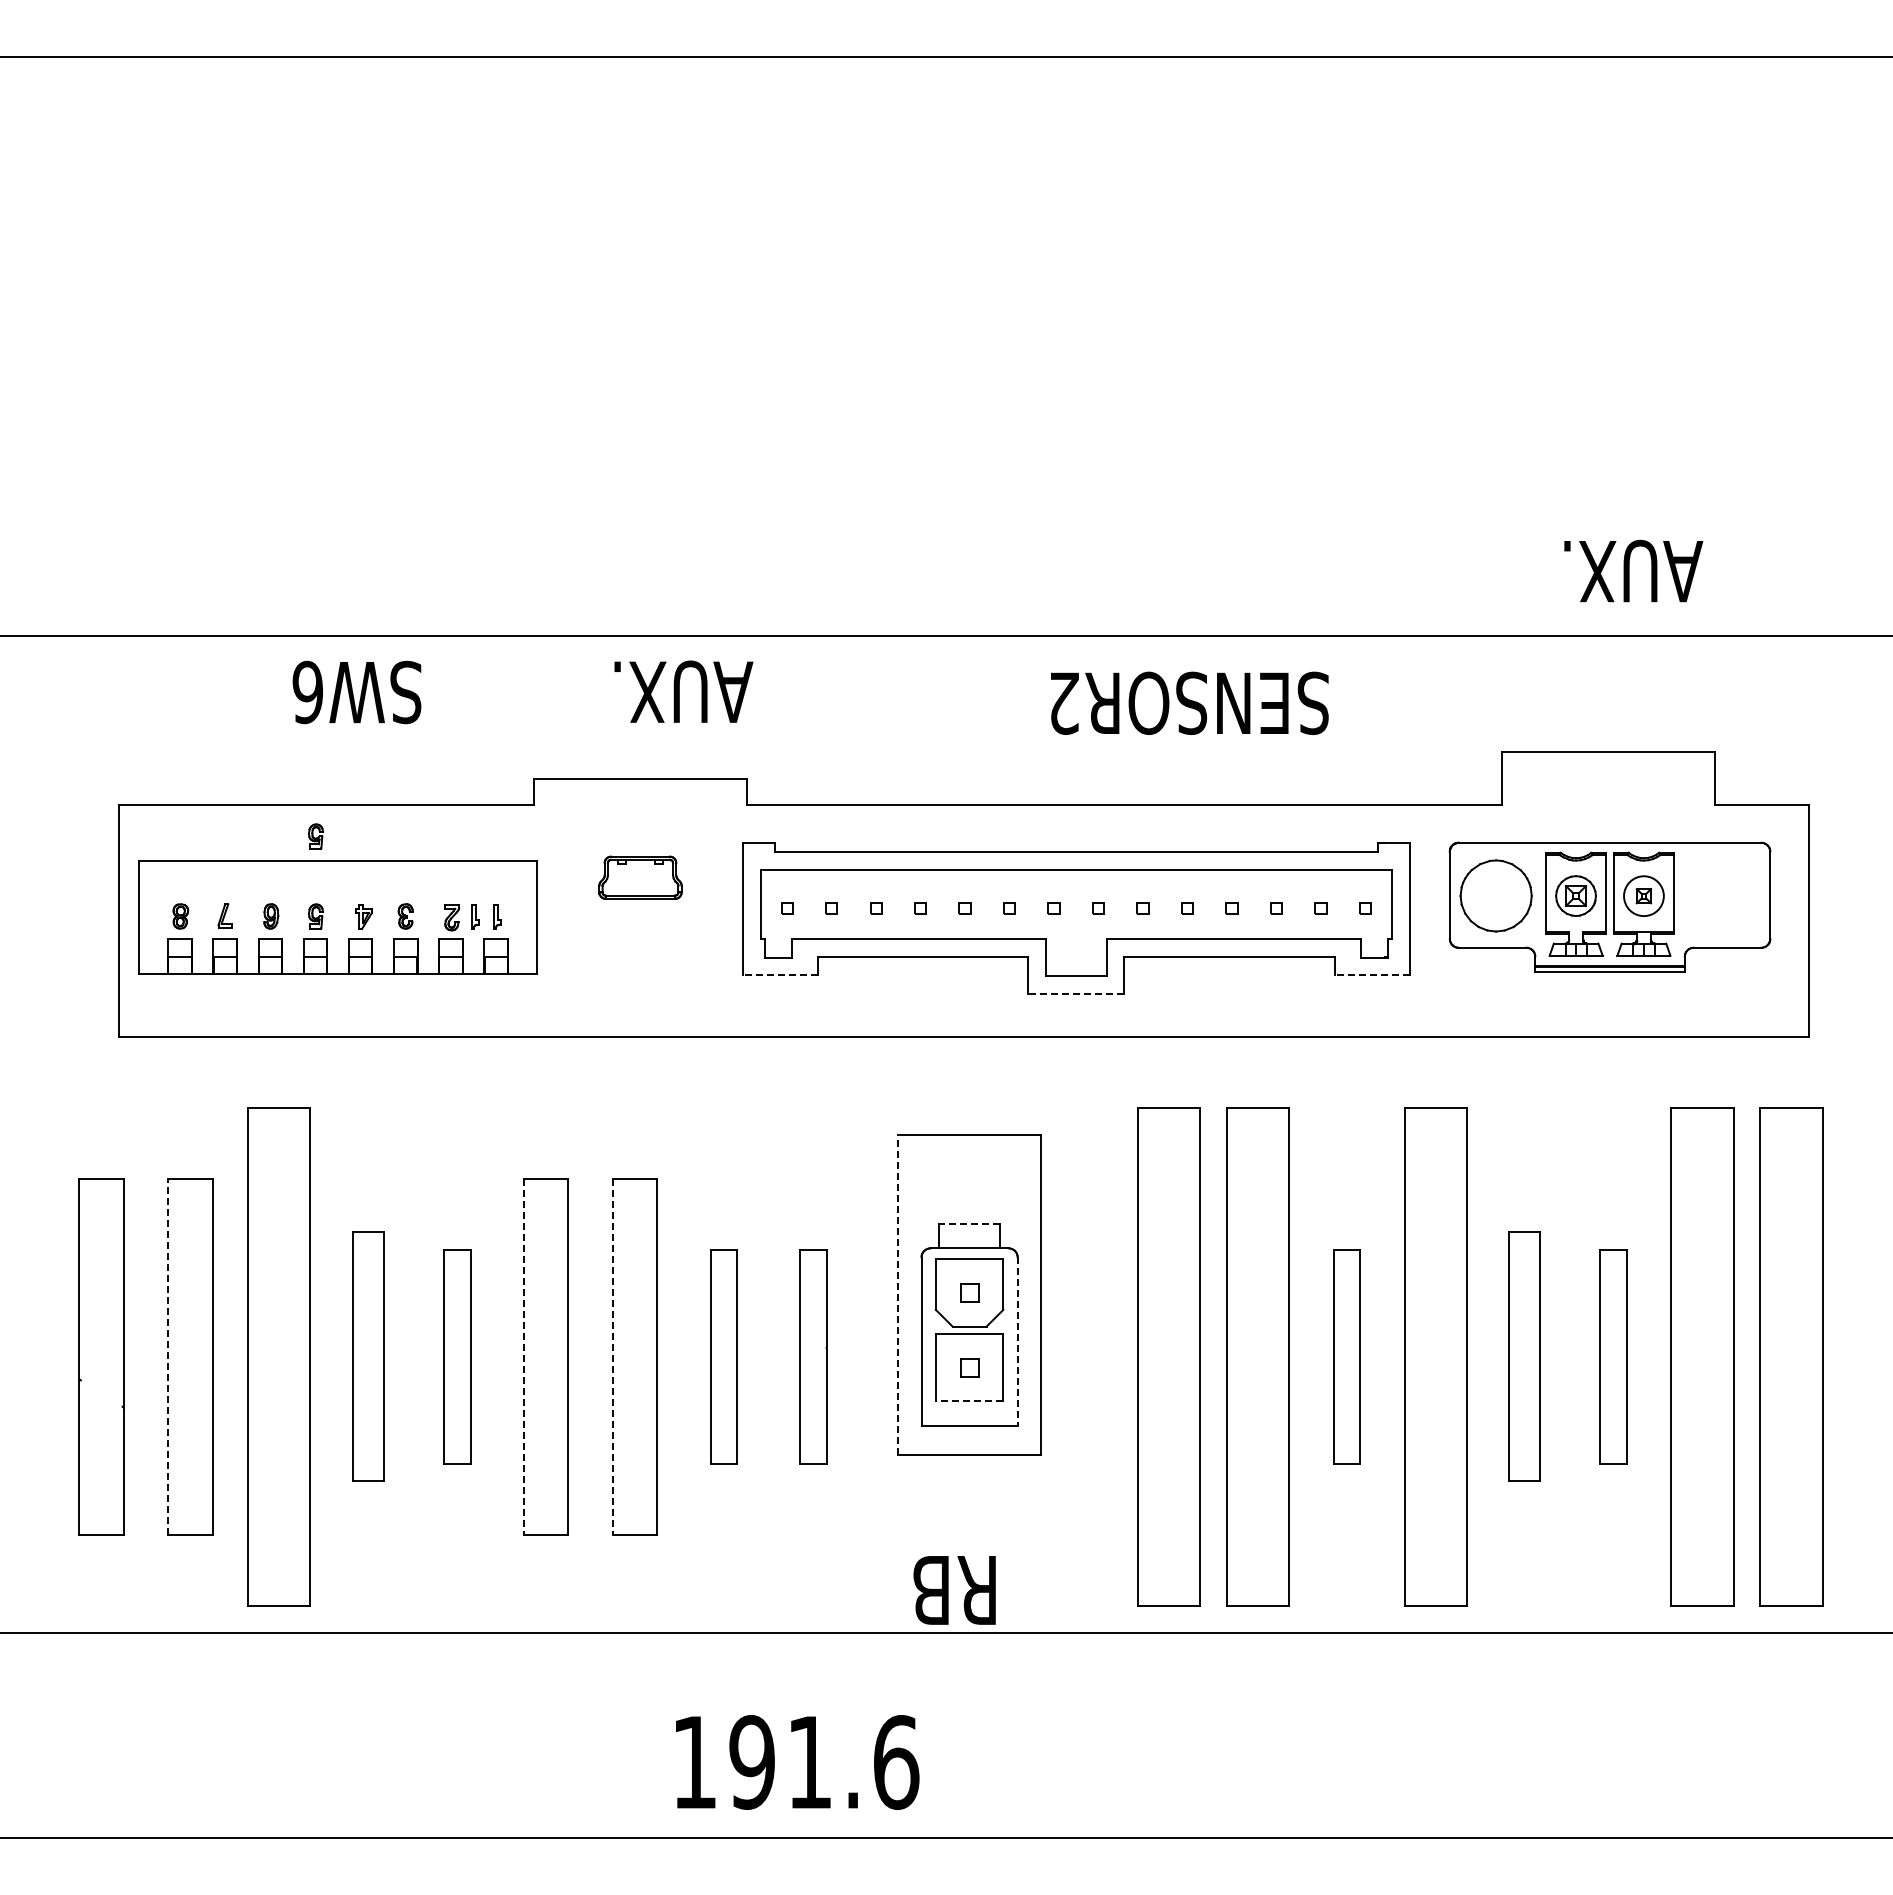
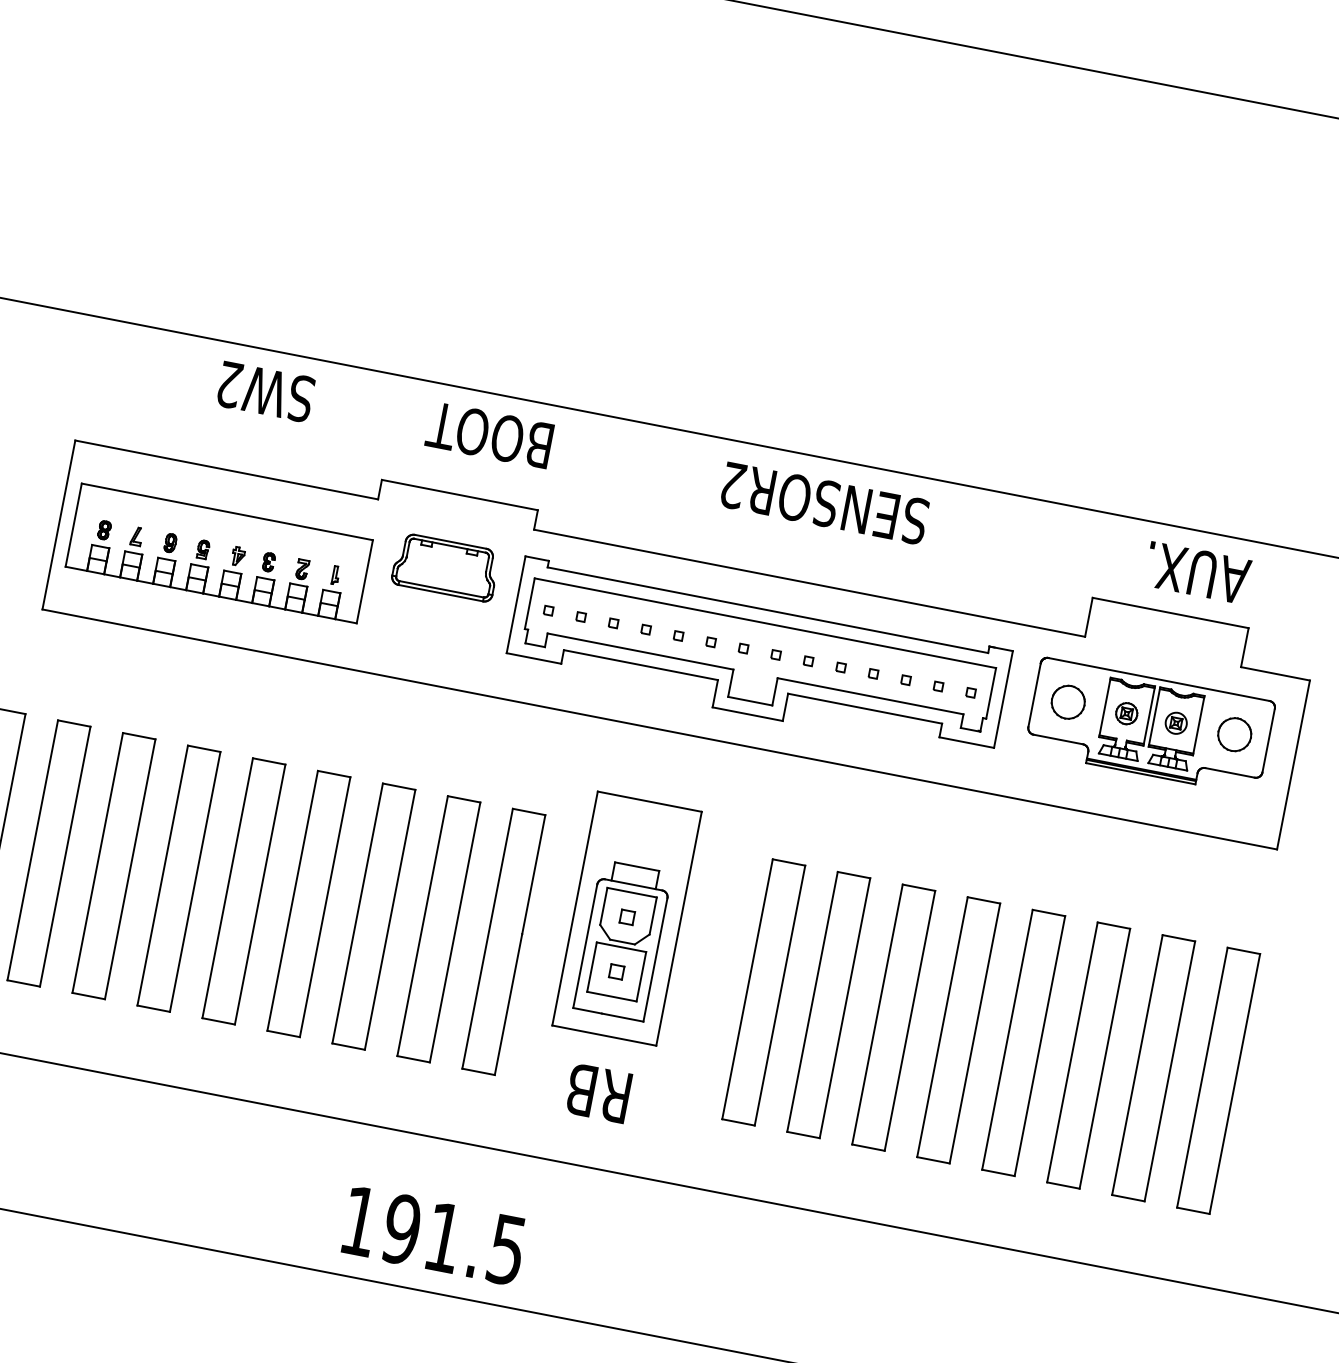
text: (1633, 570) -> (1197, 572), moved
text: (666, 691) -> (491, 434), AUX. -> BOOT
text: (307, 692) -> (228, 384), SW6 -> SW2
text: (1189, 702) -> (824, 502), moved
part: (316, 836) -> (215, 491), removed
part: (640, 877) -> (445, 567), size x1.67
circle: (1643, 895) -> (1176, 722), size x0.71
part: (1495, 896) -> (1067, 702), size x0.62
part: (1576, 896) -> (1126, 713), size x0.71
part: (1723, 896) -> (1234, 734), added
part: (475, 916) -> (319, 572), removed
line: (779, 975) -> (533, 658), dashed -> solid
line: (1372, 975) -> (966, 742), dashed -> solid
line: (1075, 994) -> (747, 714), dashed -> solid
line: (969, 1223) -> (637, 866), dashed -> solid
line: (898, 1294) -> (575, 908), dashed -> solid
line: (1017, 1341) -> (655, 959), dashed -> solid
line: (168, 1356) -> (33, 850), dashed -> solid
part: (279, 1356) -> (114, 865), size x0.71
part: (368, 1356) -> (179, 878), size x1.43
part: (457, 1356) -> (244, 891), size x1.67
line: (523, 1356) -> (292, 900), dashed -> solid
line: (612, 1356) -> (357, 913), dashed -> solid
part: (723, 1356) -> (438, 928), size x1.67
part: (813, 1356) -> (504, 941), size x1.67
part: (1168, 1356) -> (763, 992), size x0.71
part: (1257, 1356) -> (828, 1004), size x0.71
part: (1346, 1356) -> (893, 1017), size x1.67
part: (1435, 1356) -> (958, 1029), size x0.71
part: (1524, 1356) -> (1023, 1042), size x1.43
part: (1613, 1356) -> (1088, 1055), size x1.67
part: (1702, 1356) -> (1153, 1067), size x0.71
part: (1791, 1356) -> (1218, 1080), size x0.71
line: (969, 1401) -> (611, 996), dashed -> solid
text: (954, 1590) -> (598, 1093), moved
text: (896, 1762) -> (507, 1250), 191.6 -> 191.5

